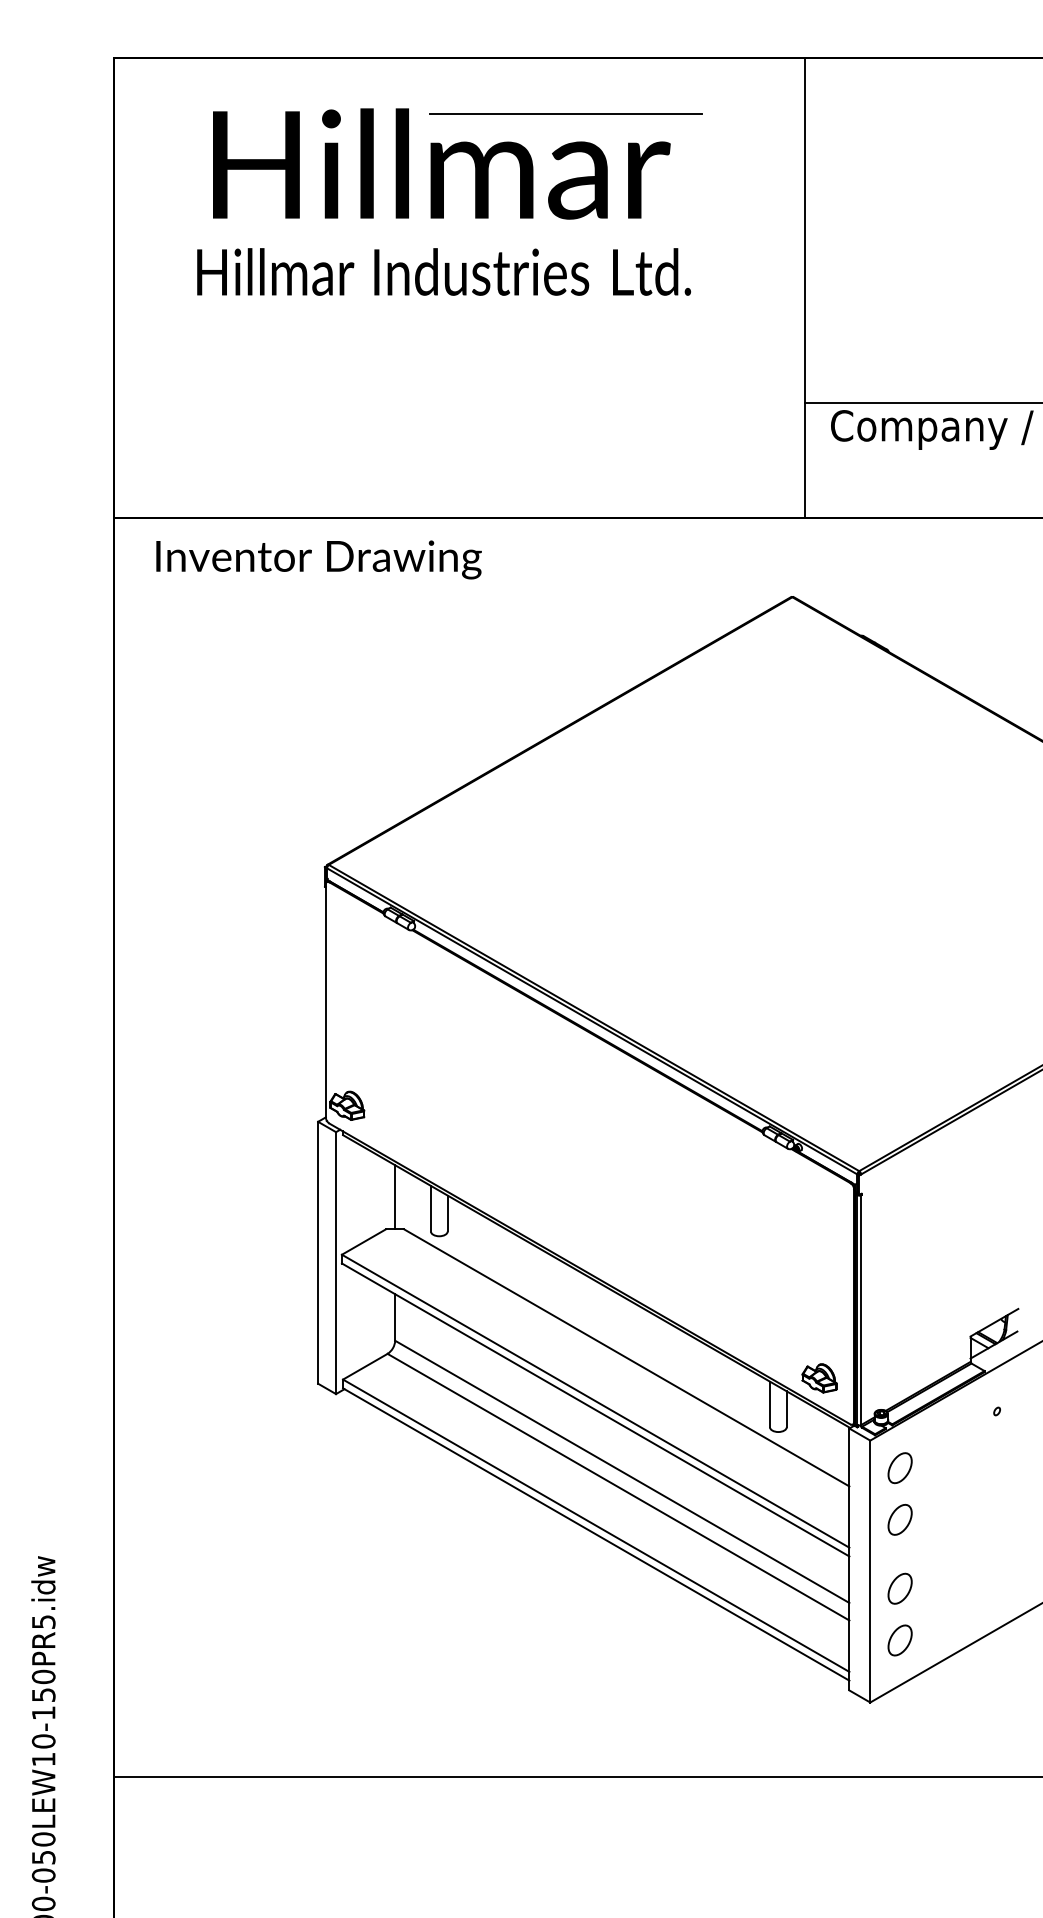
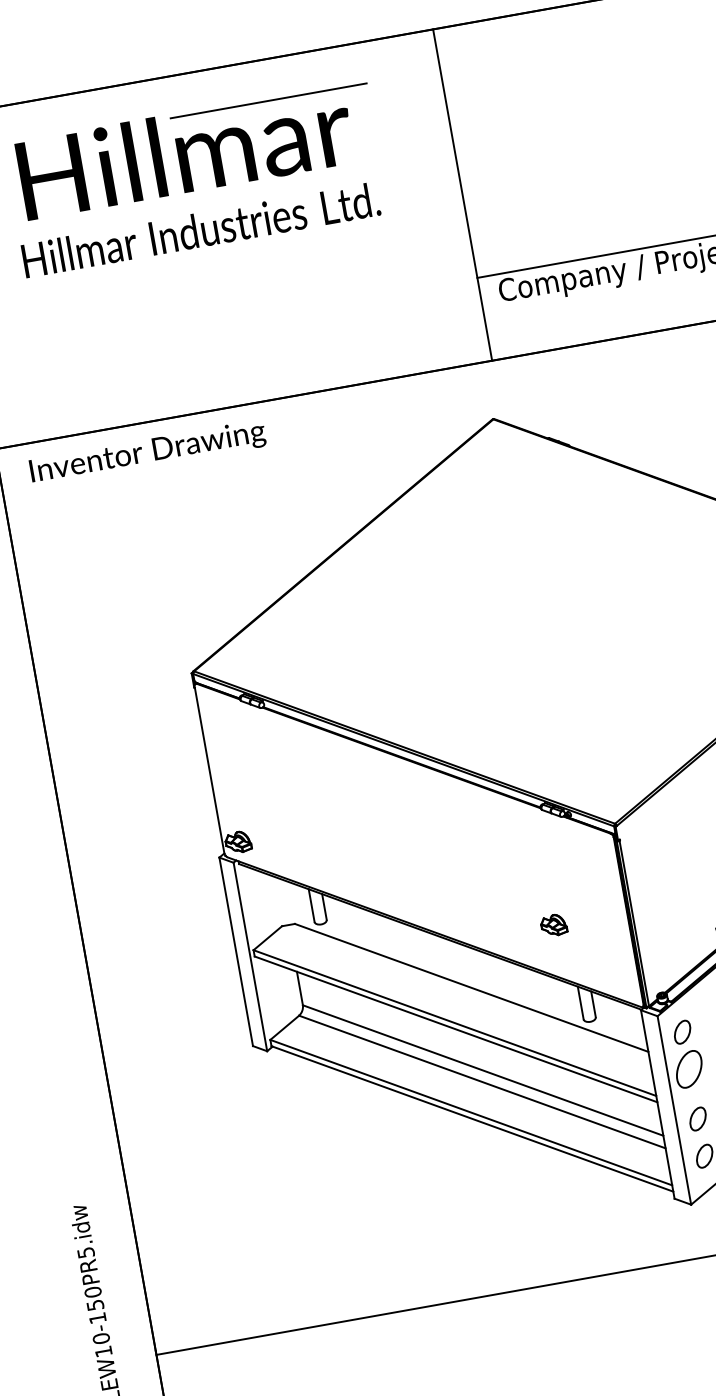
line: (395, 1197) -> (284, 902), removed
part: (819, 1378) -> (553, 925), moved
part: (899, 1519) -> (688, 1069), size x1.6

